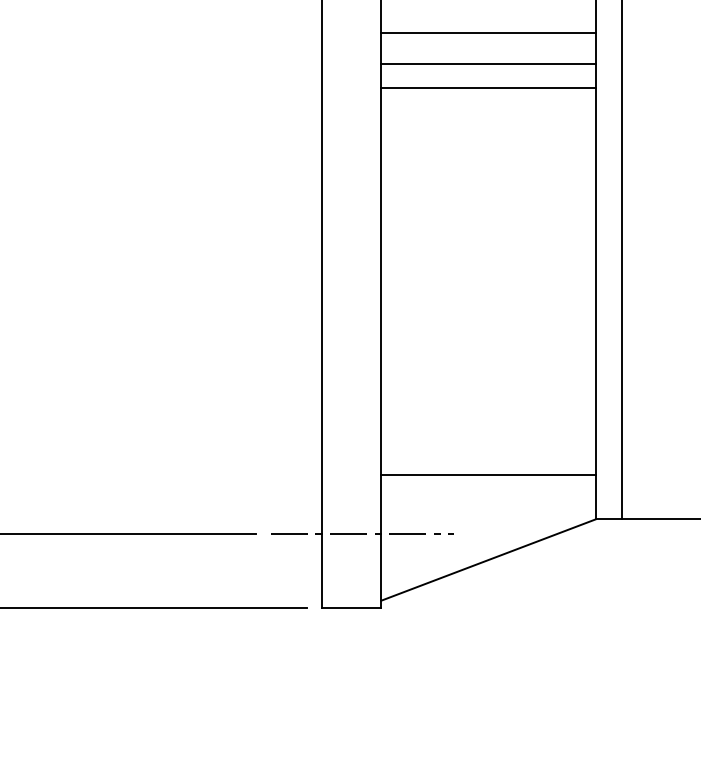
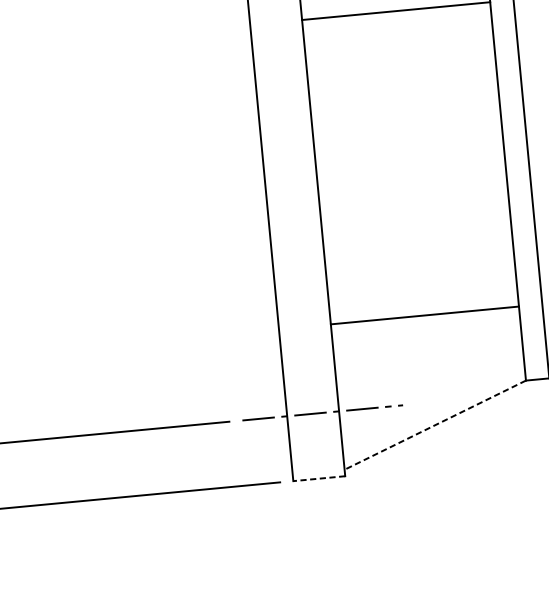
line: (488, 475) -> (425, 315), moved
line: (488, 560) -> (435, 425), solid -> dashed
line: (351, 608) -> (319, 479), solid -> dashed

